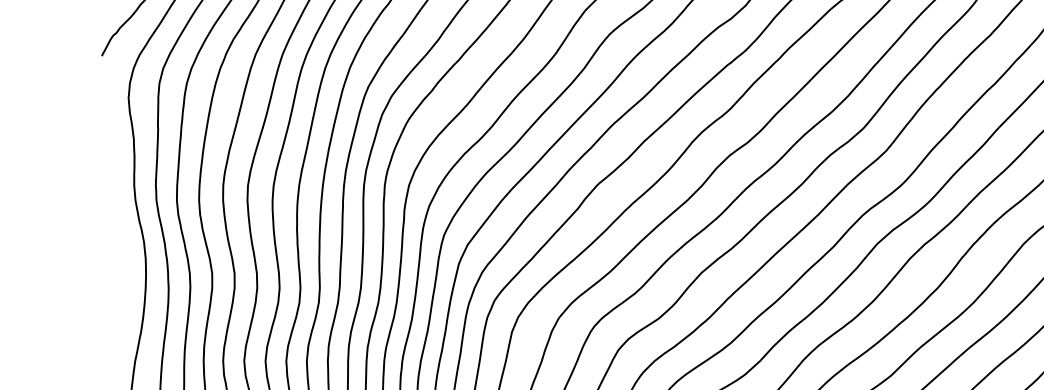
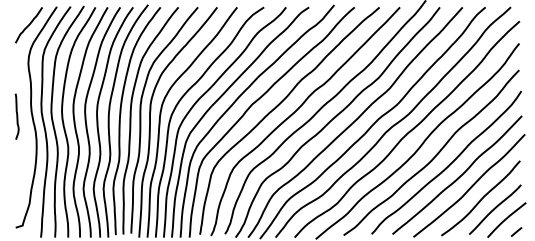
curve: (103, 209) -> (16, 116), added

